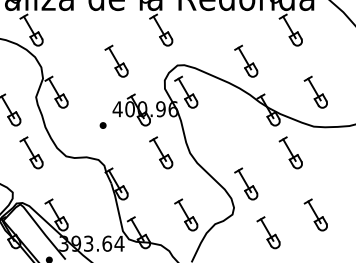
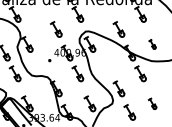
part: (315, 92) -> (152, 44), size x0.6
part: (315, 214) -> (152, 103), size x0.7

